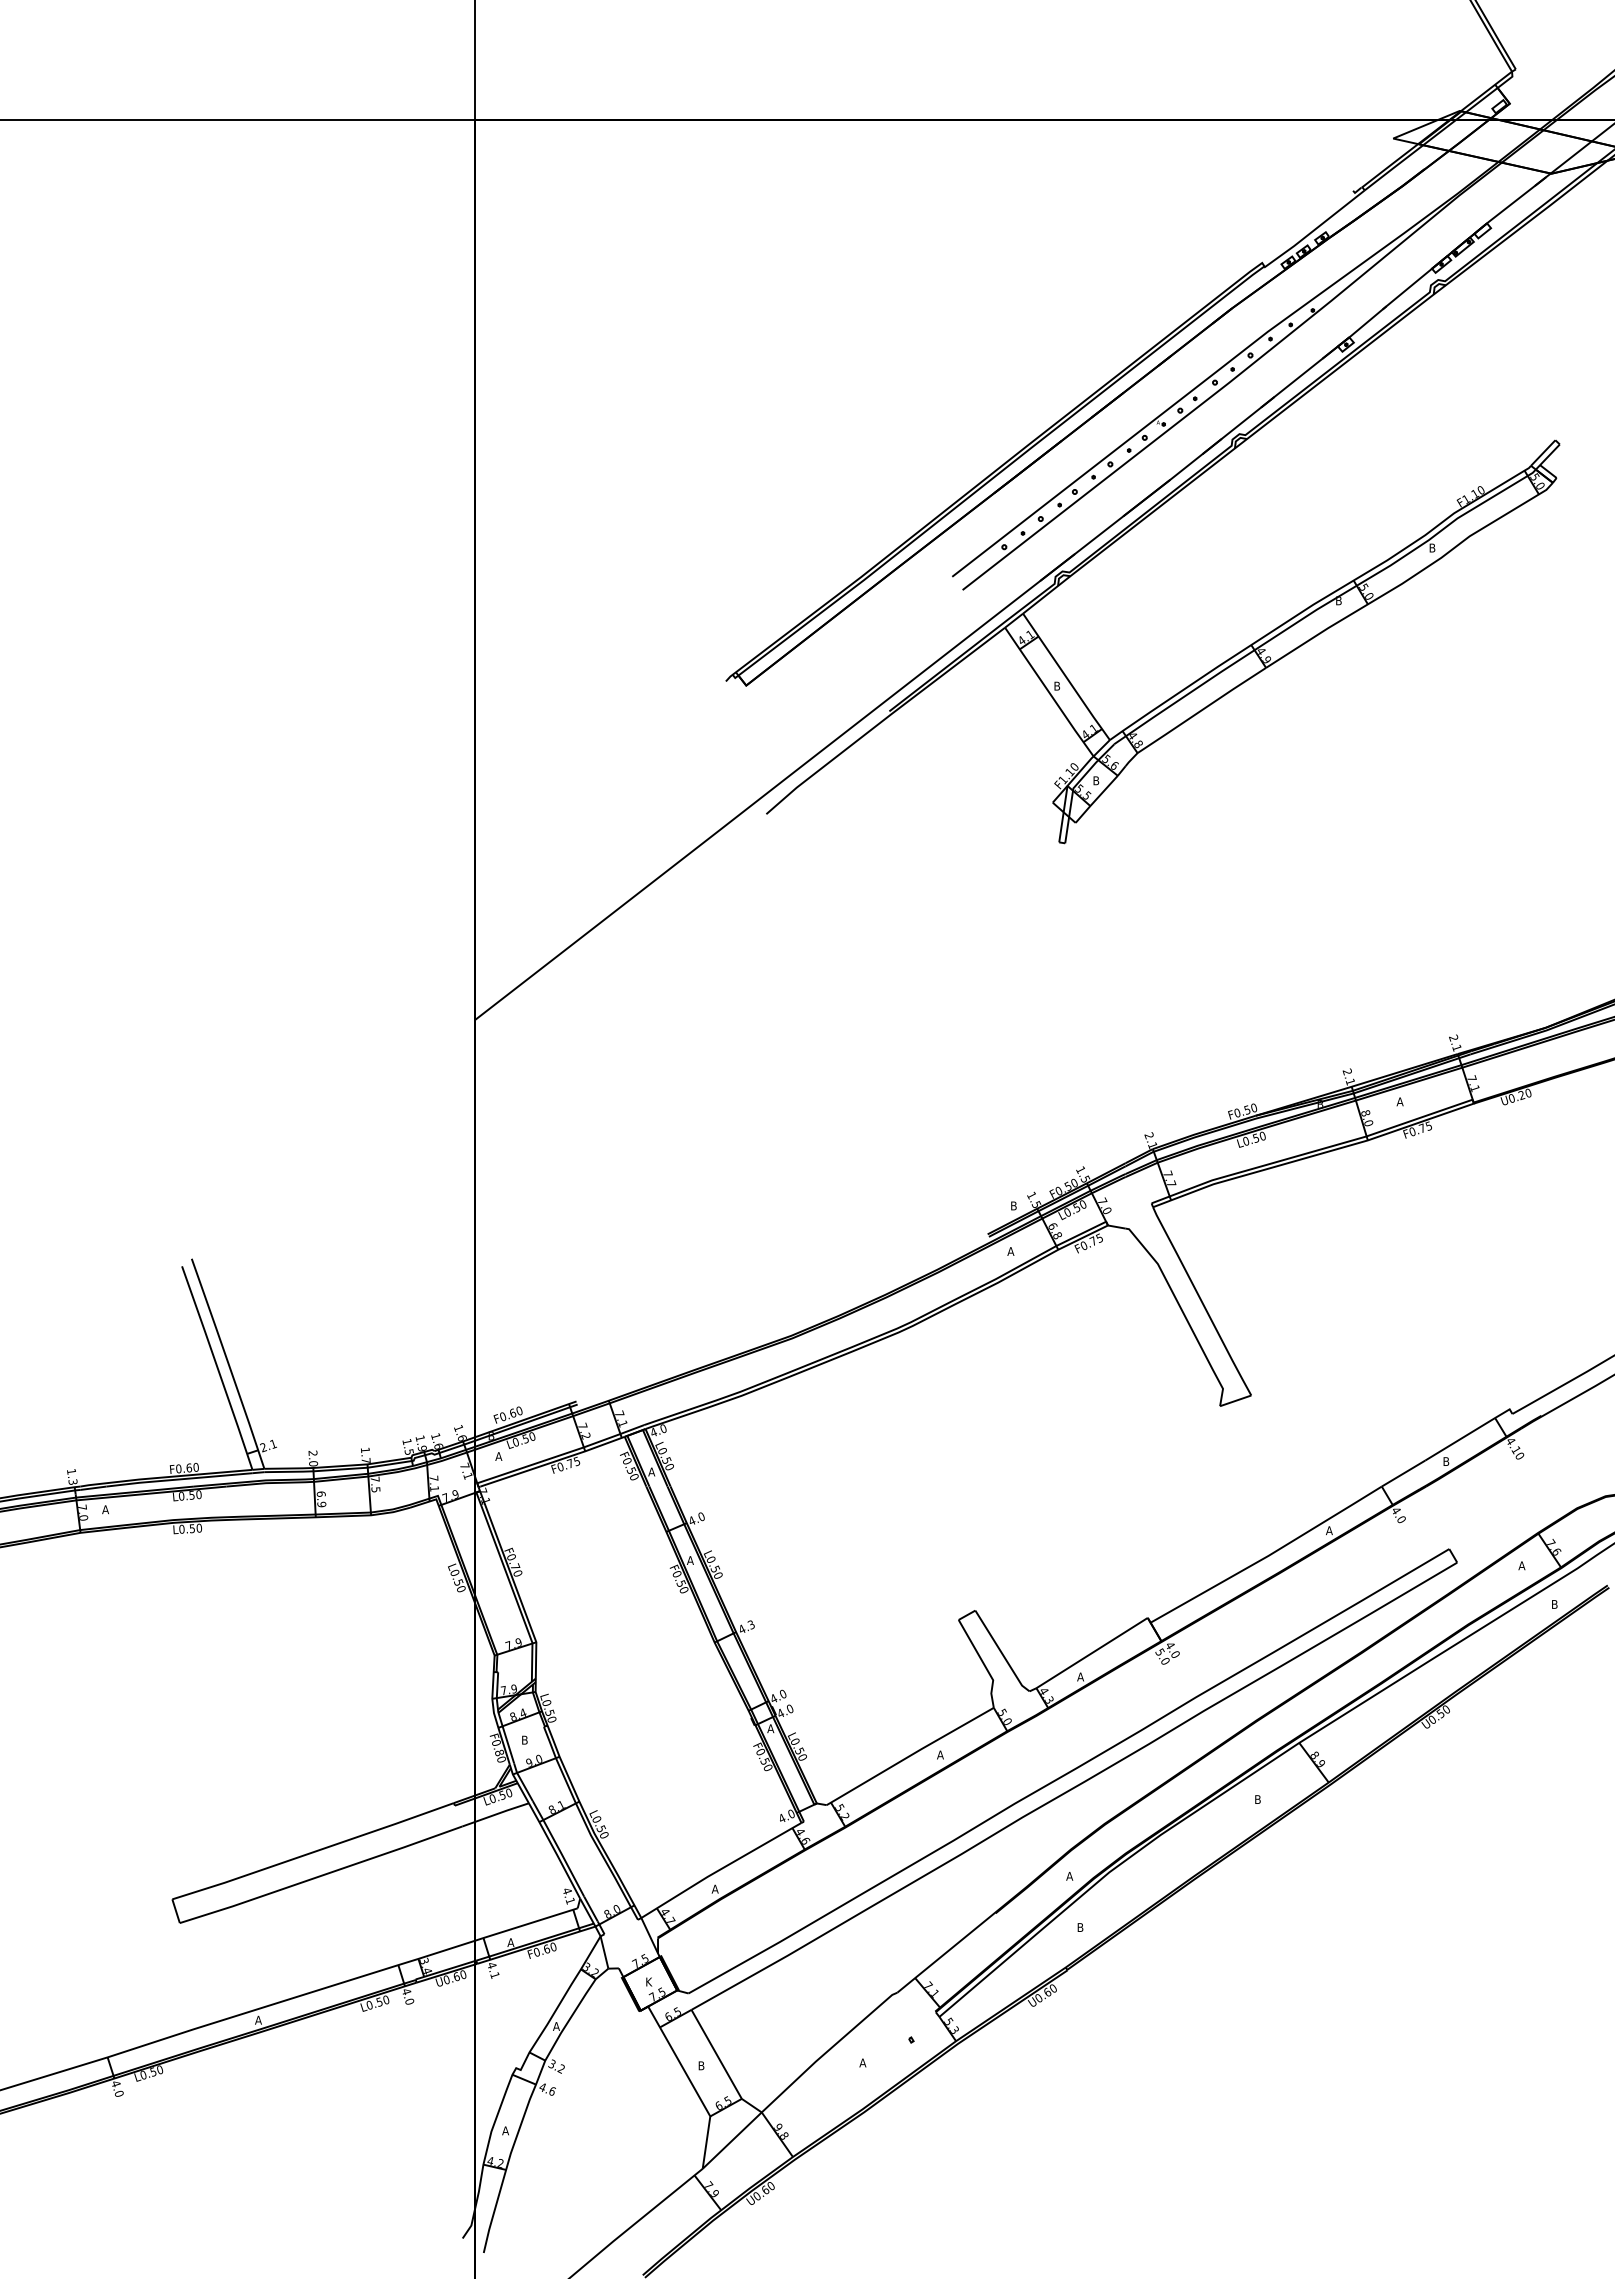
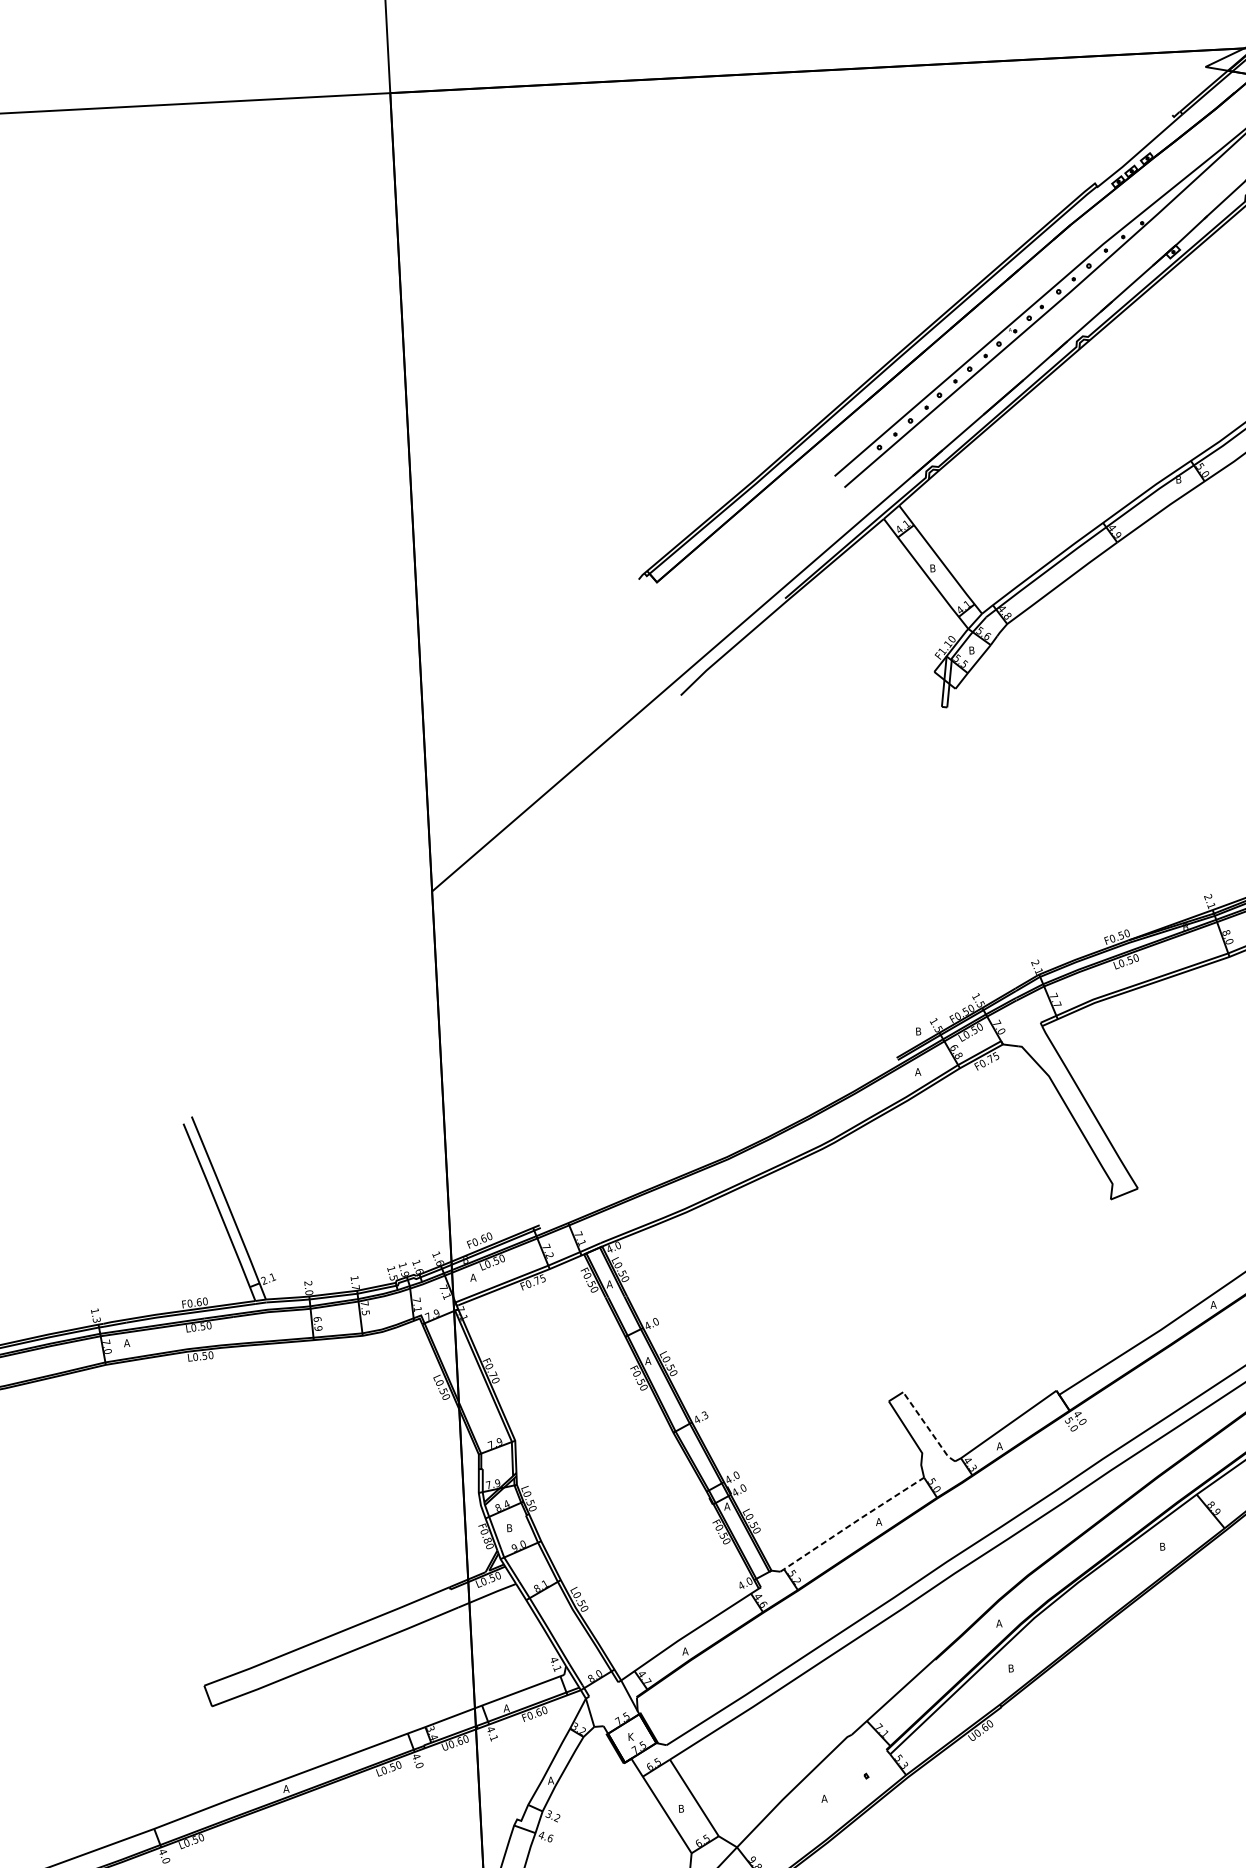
line: (1001, 1652) -> (928, 1428), solid -> dashed
line: (910, 1755) -> (852, 1523), solid -> dashed

